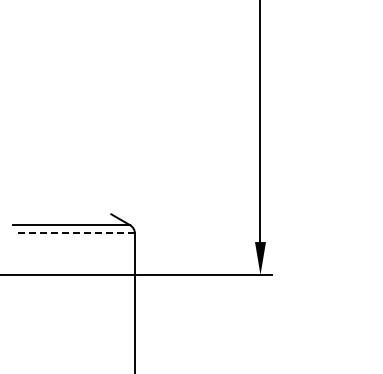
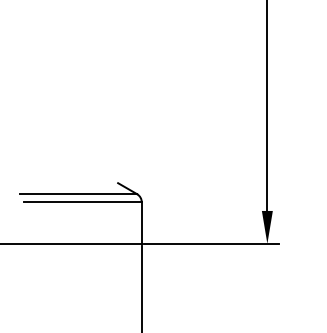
line: (75, 233) -> (82, 202), dashed -> solid

